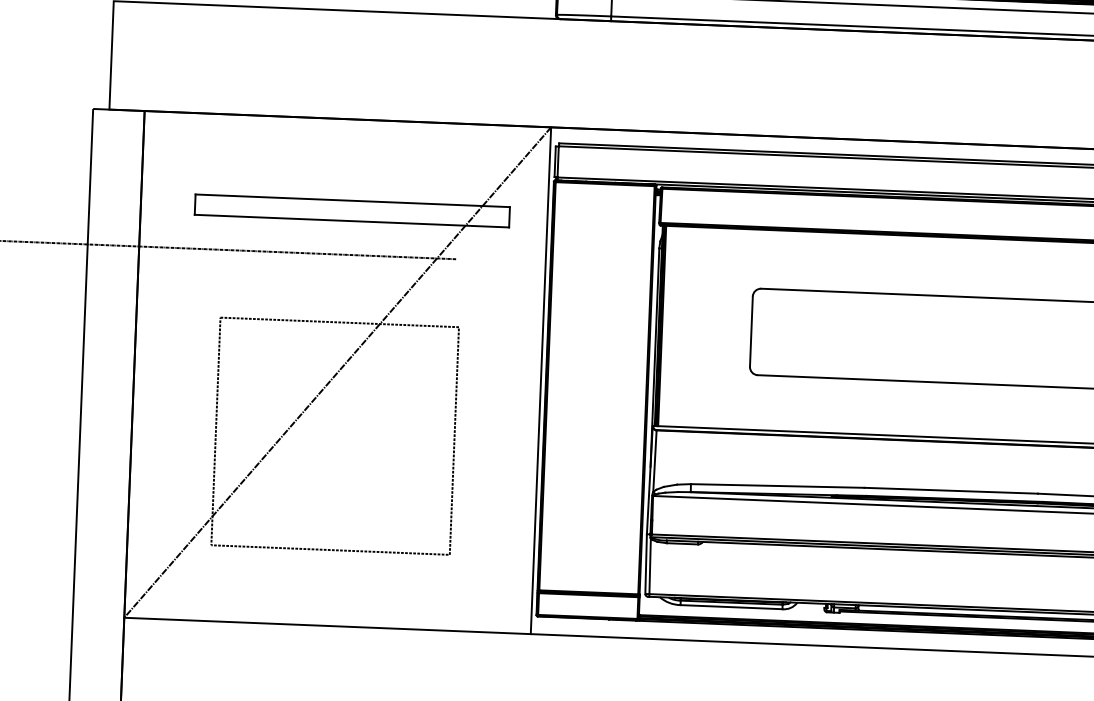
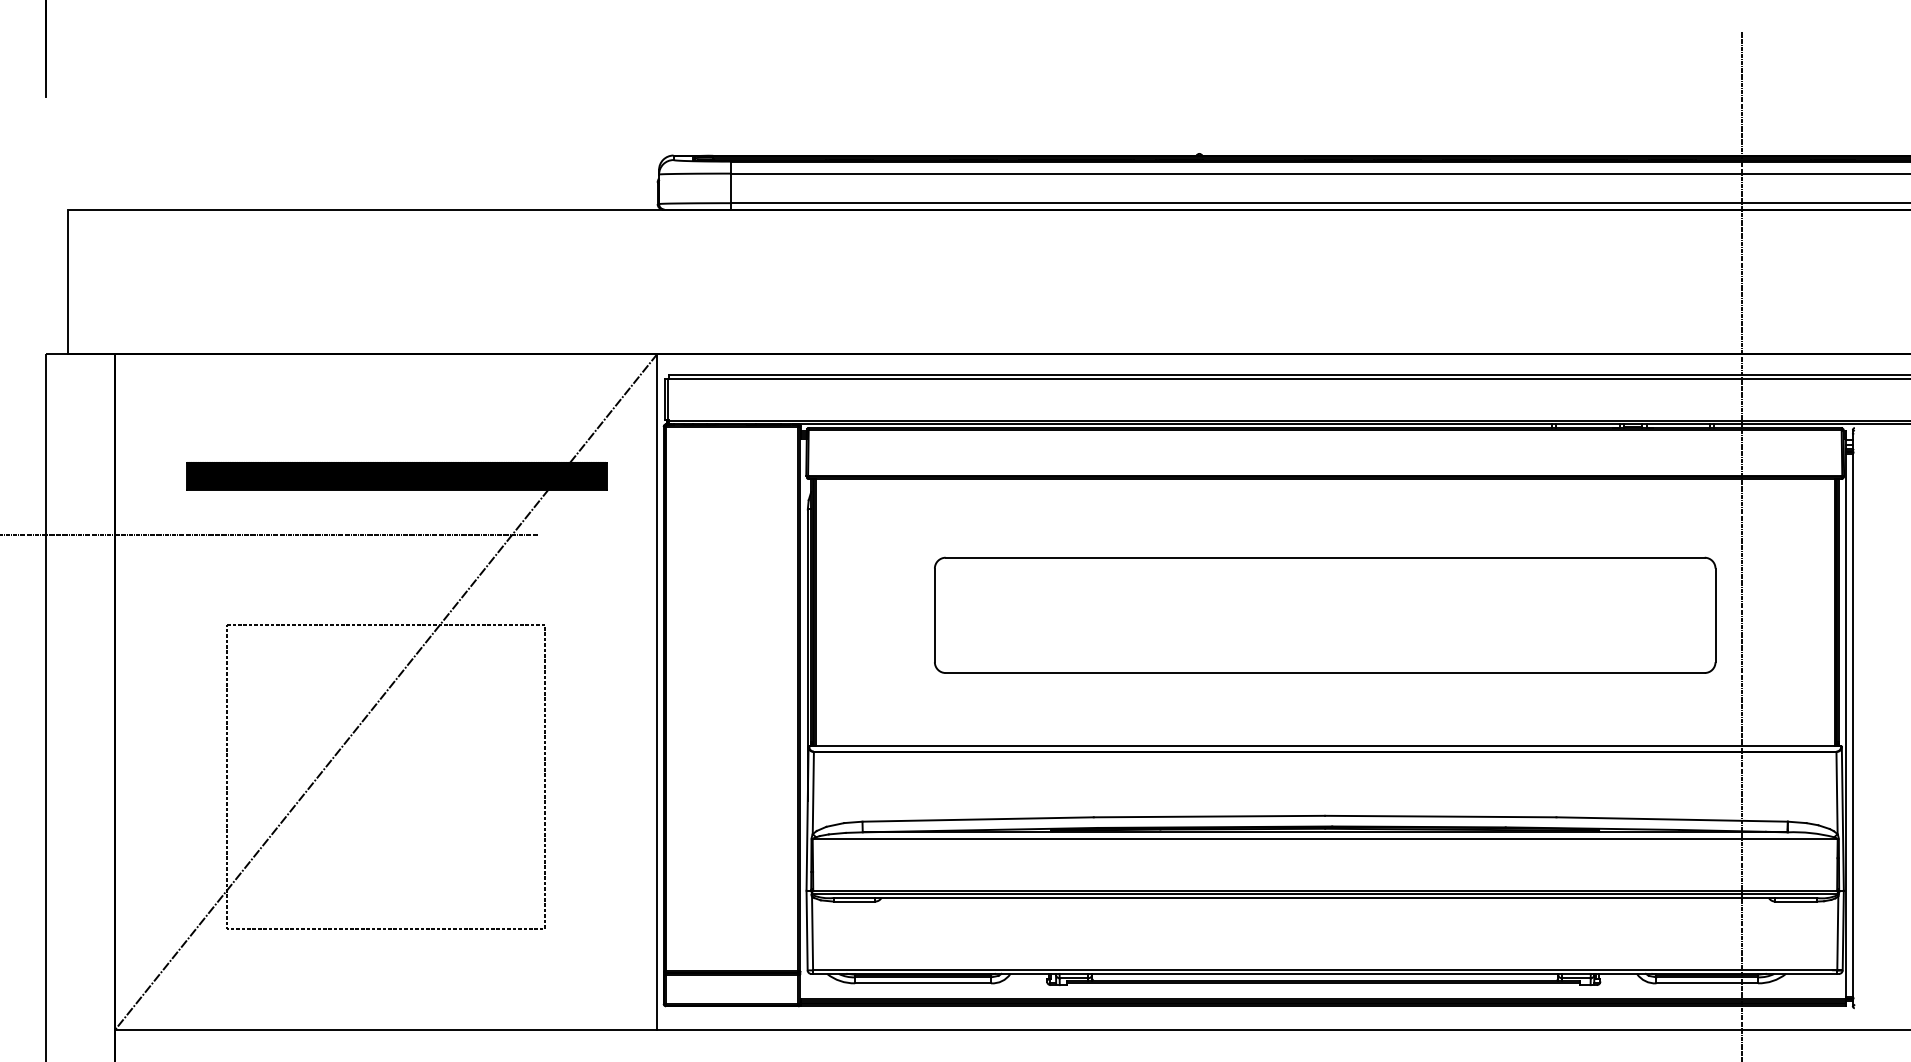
hatch: (351, 210) -> (396, 475), added

